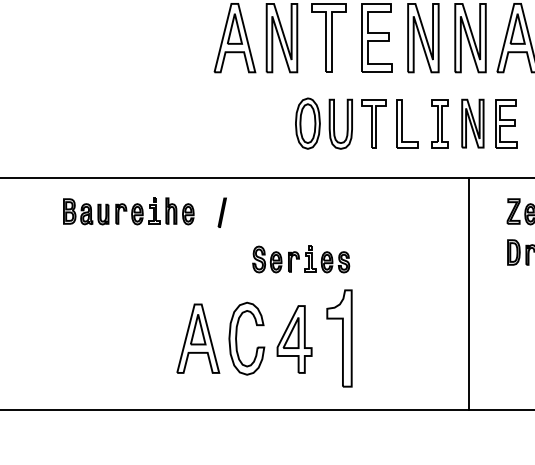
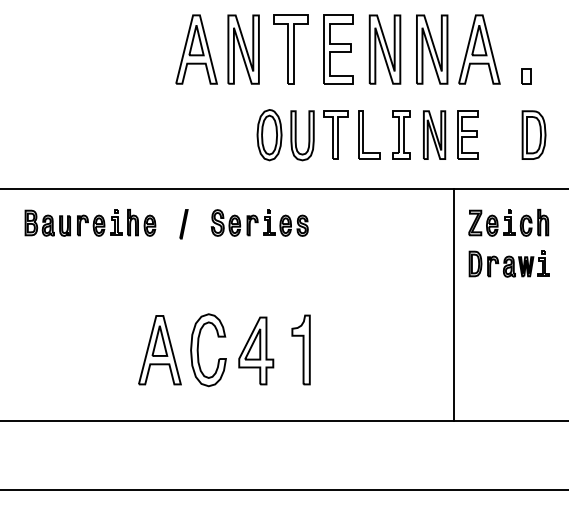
part: (300, 259) -> (259, 222), moved
line: (468, 294) -> (454, 305), moved
part: (338, 338) -> (300, 349), size x0.71

